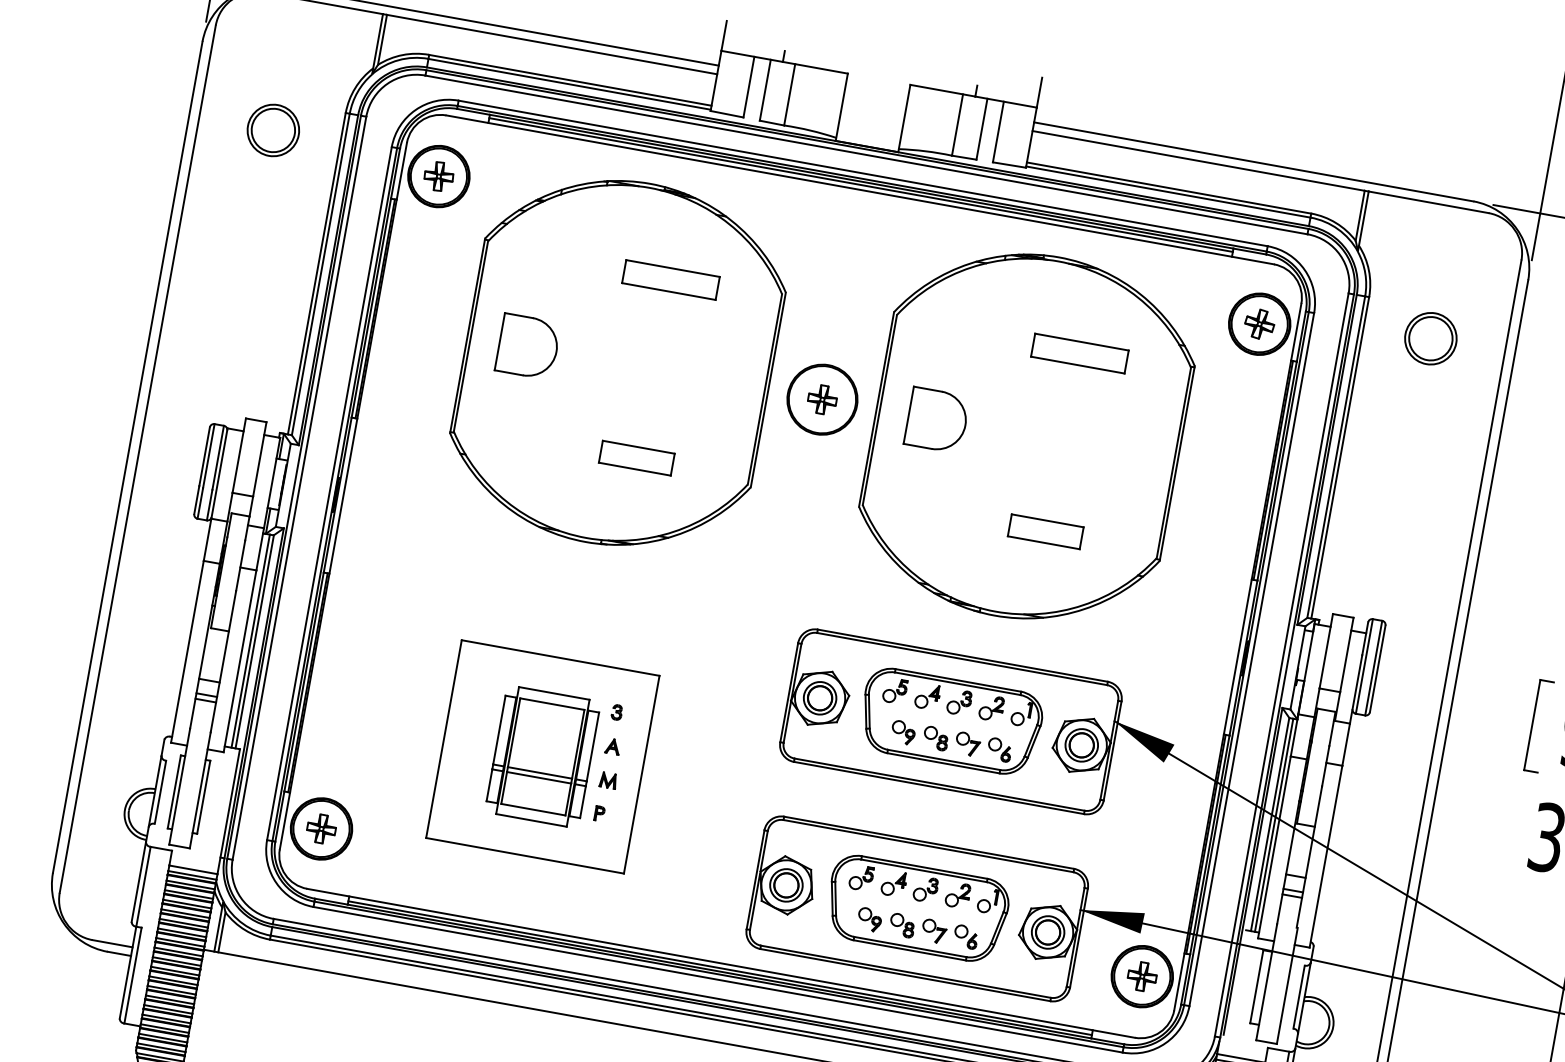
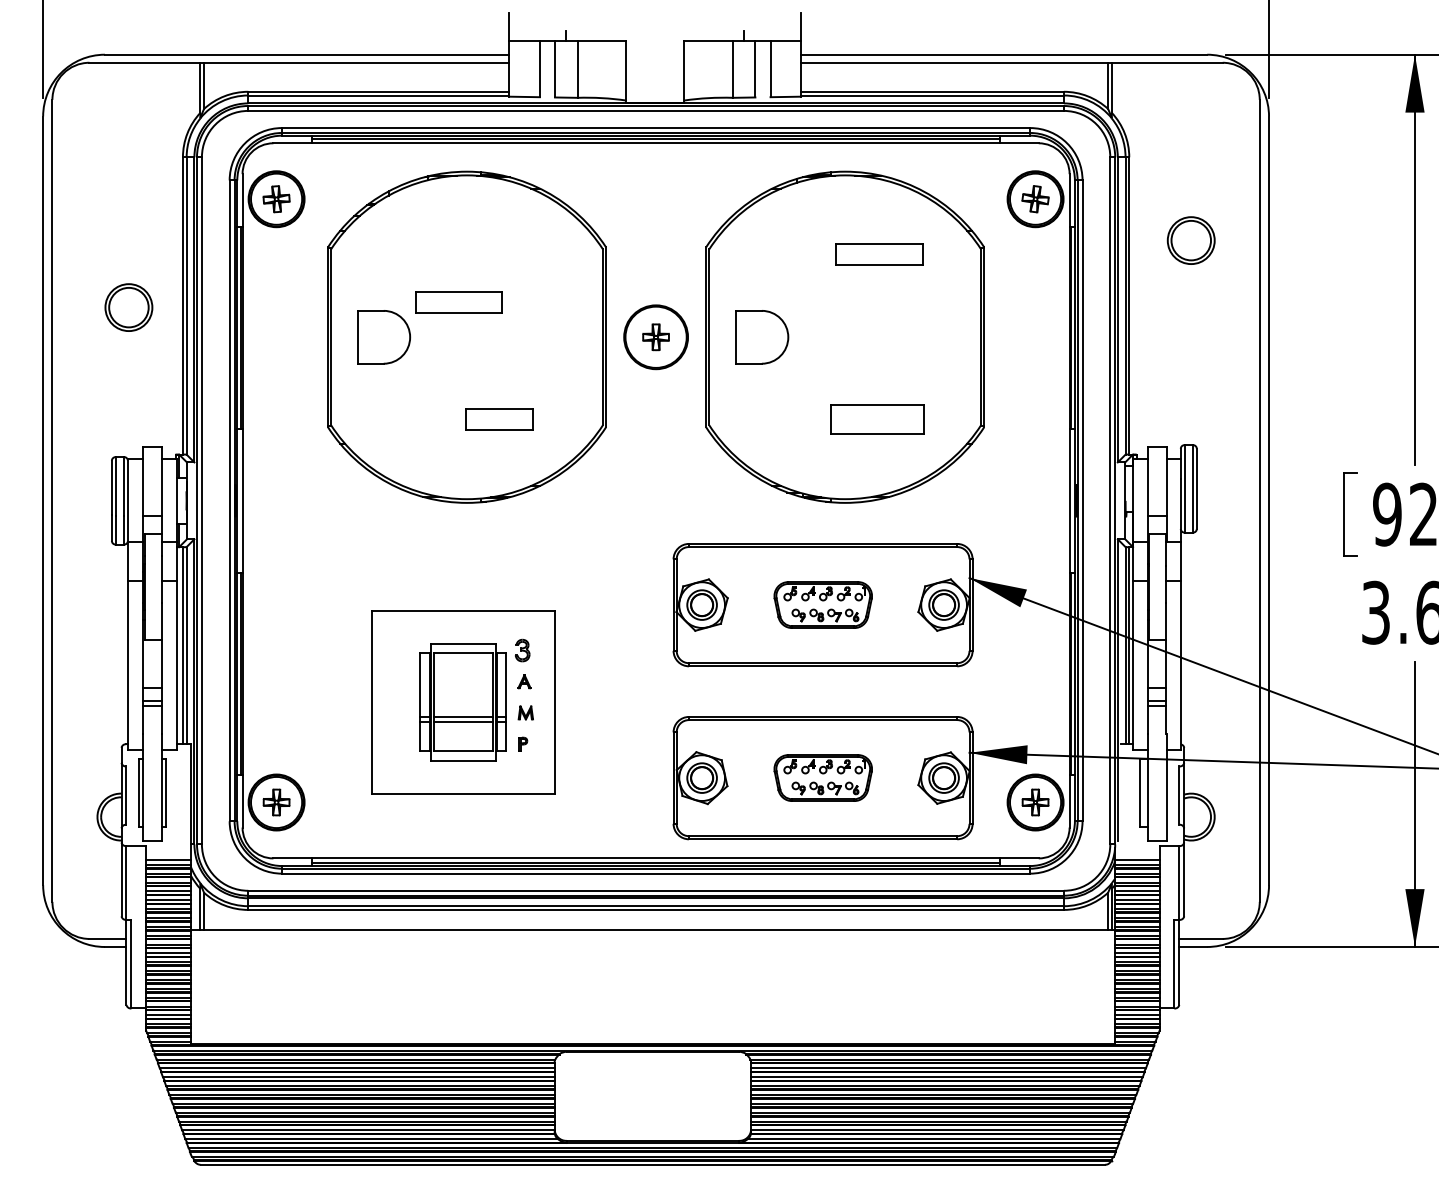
part: (272, 130) -> (128, 307), moved
part: (670, 279) -> (458, 302), moved
part: (1430, 338) -> (1190, 240), moved
part: (1045, 531) -> (877, 419), size x1.4
part: (617, 712) -> (522, 650), size x1.6
part: (951, 721) -> (823, 604), size x0.6
part: (917, 908) -> (823, 777), size x0.6

